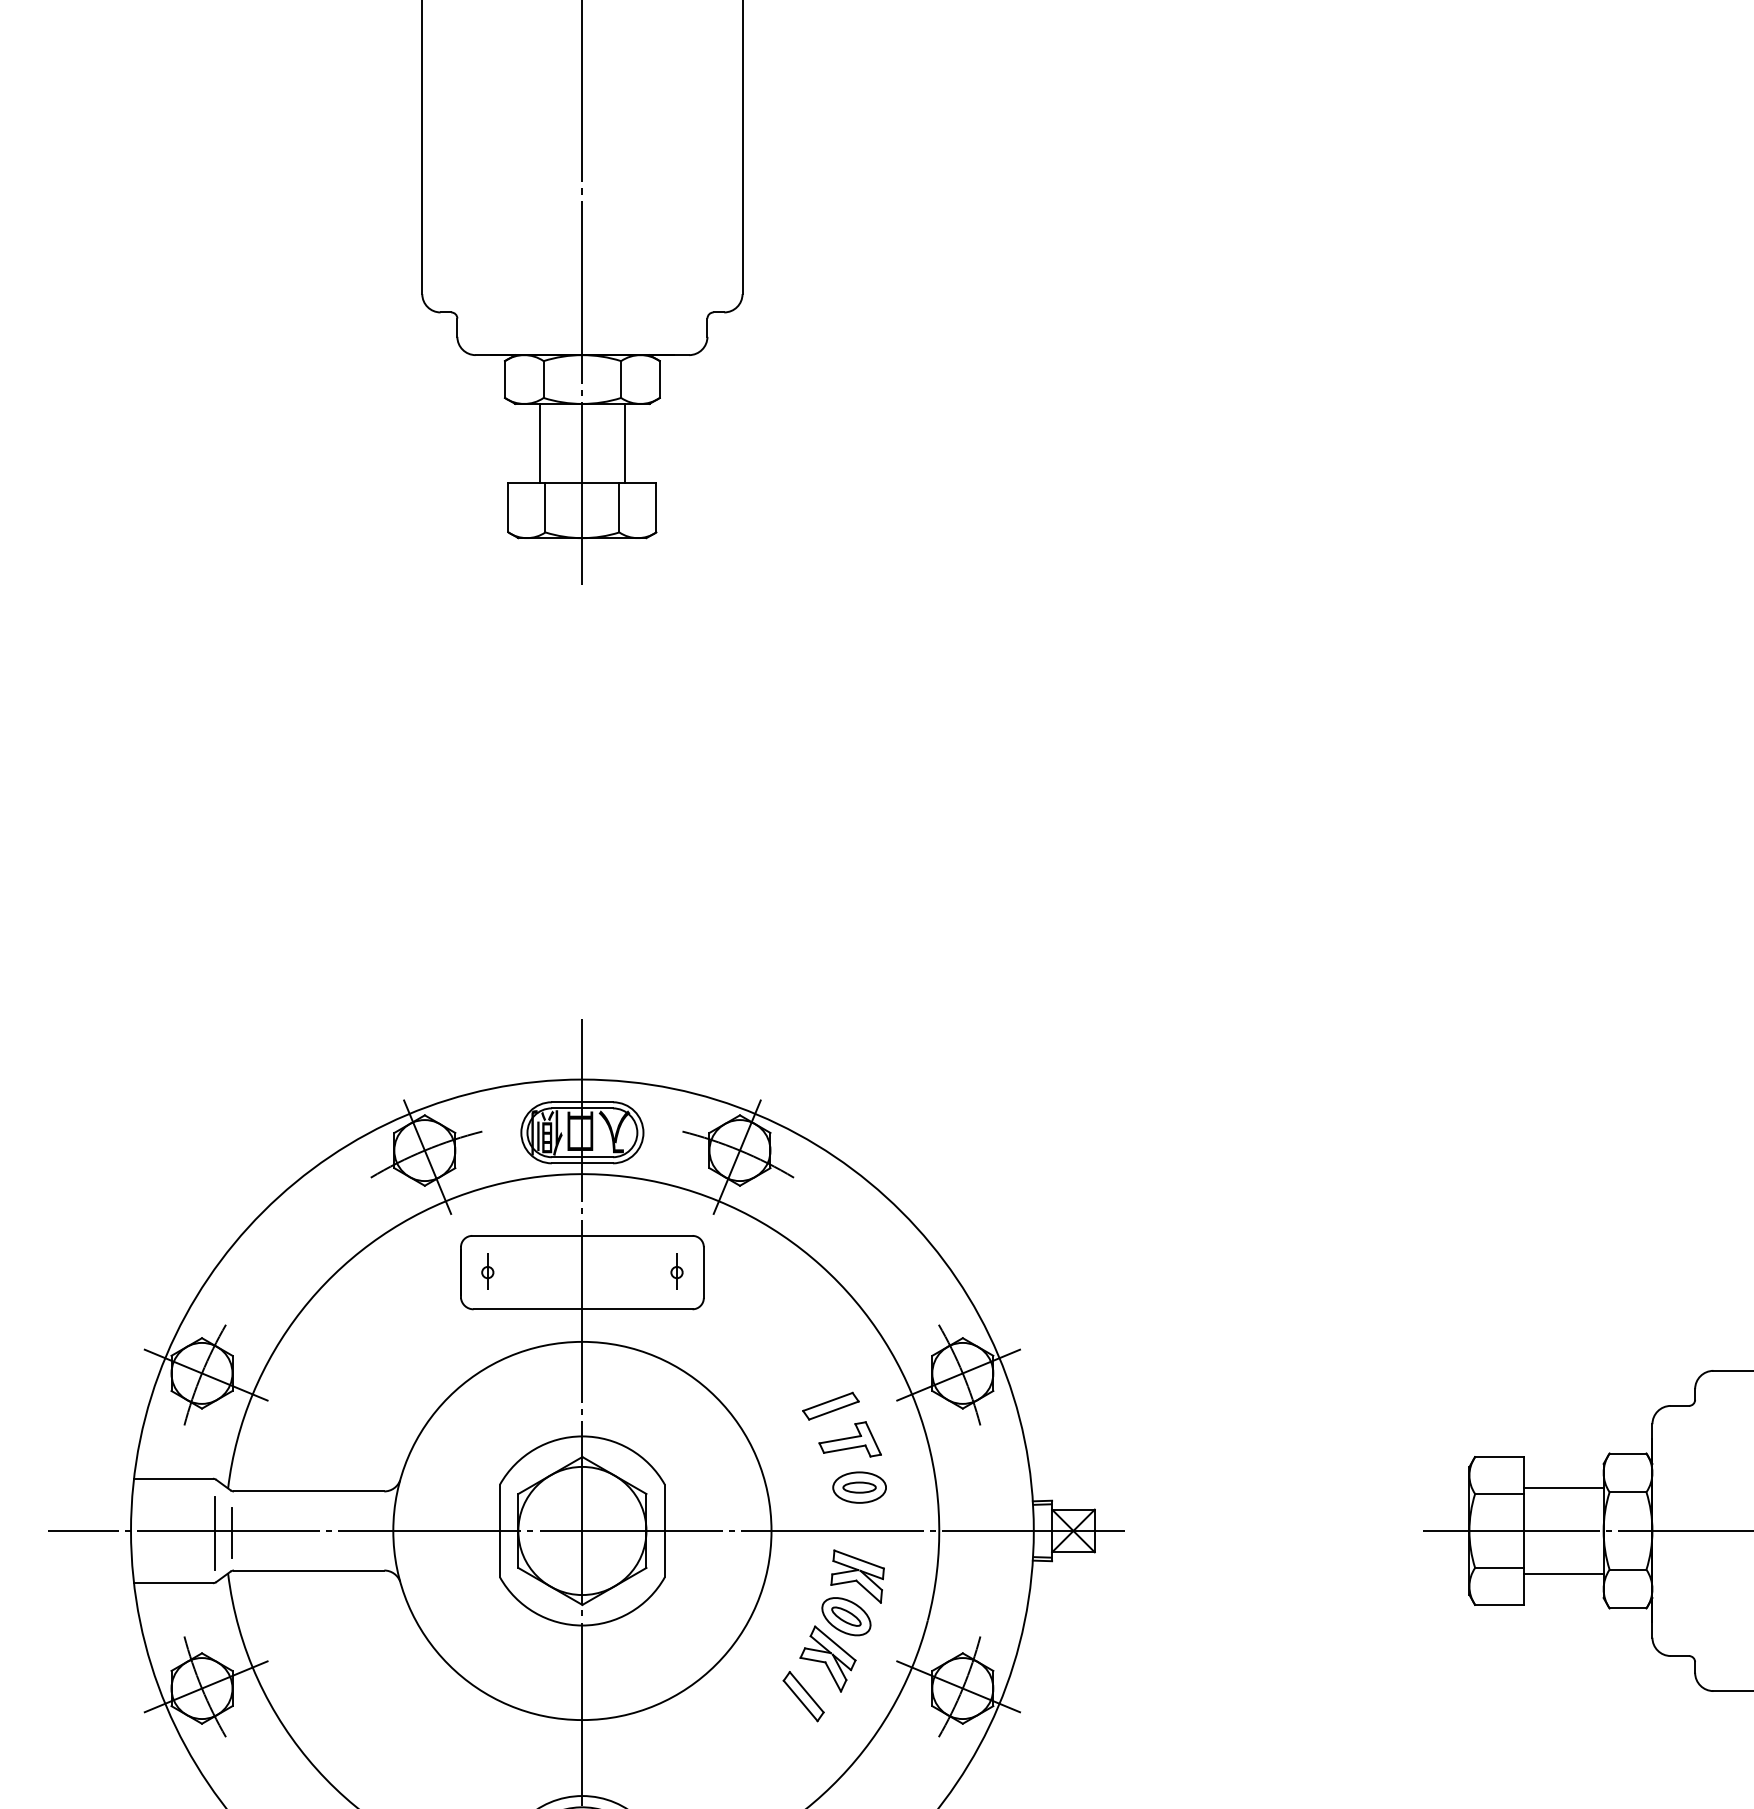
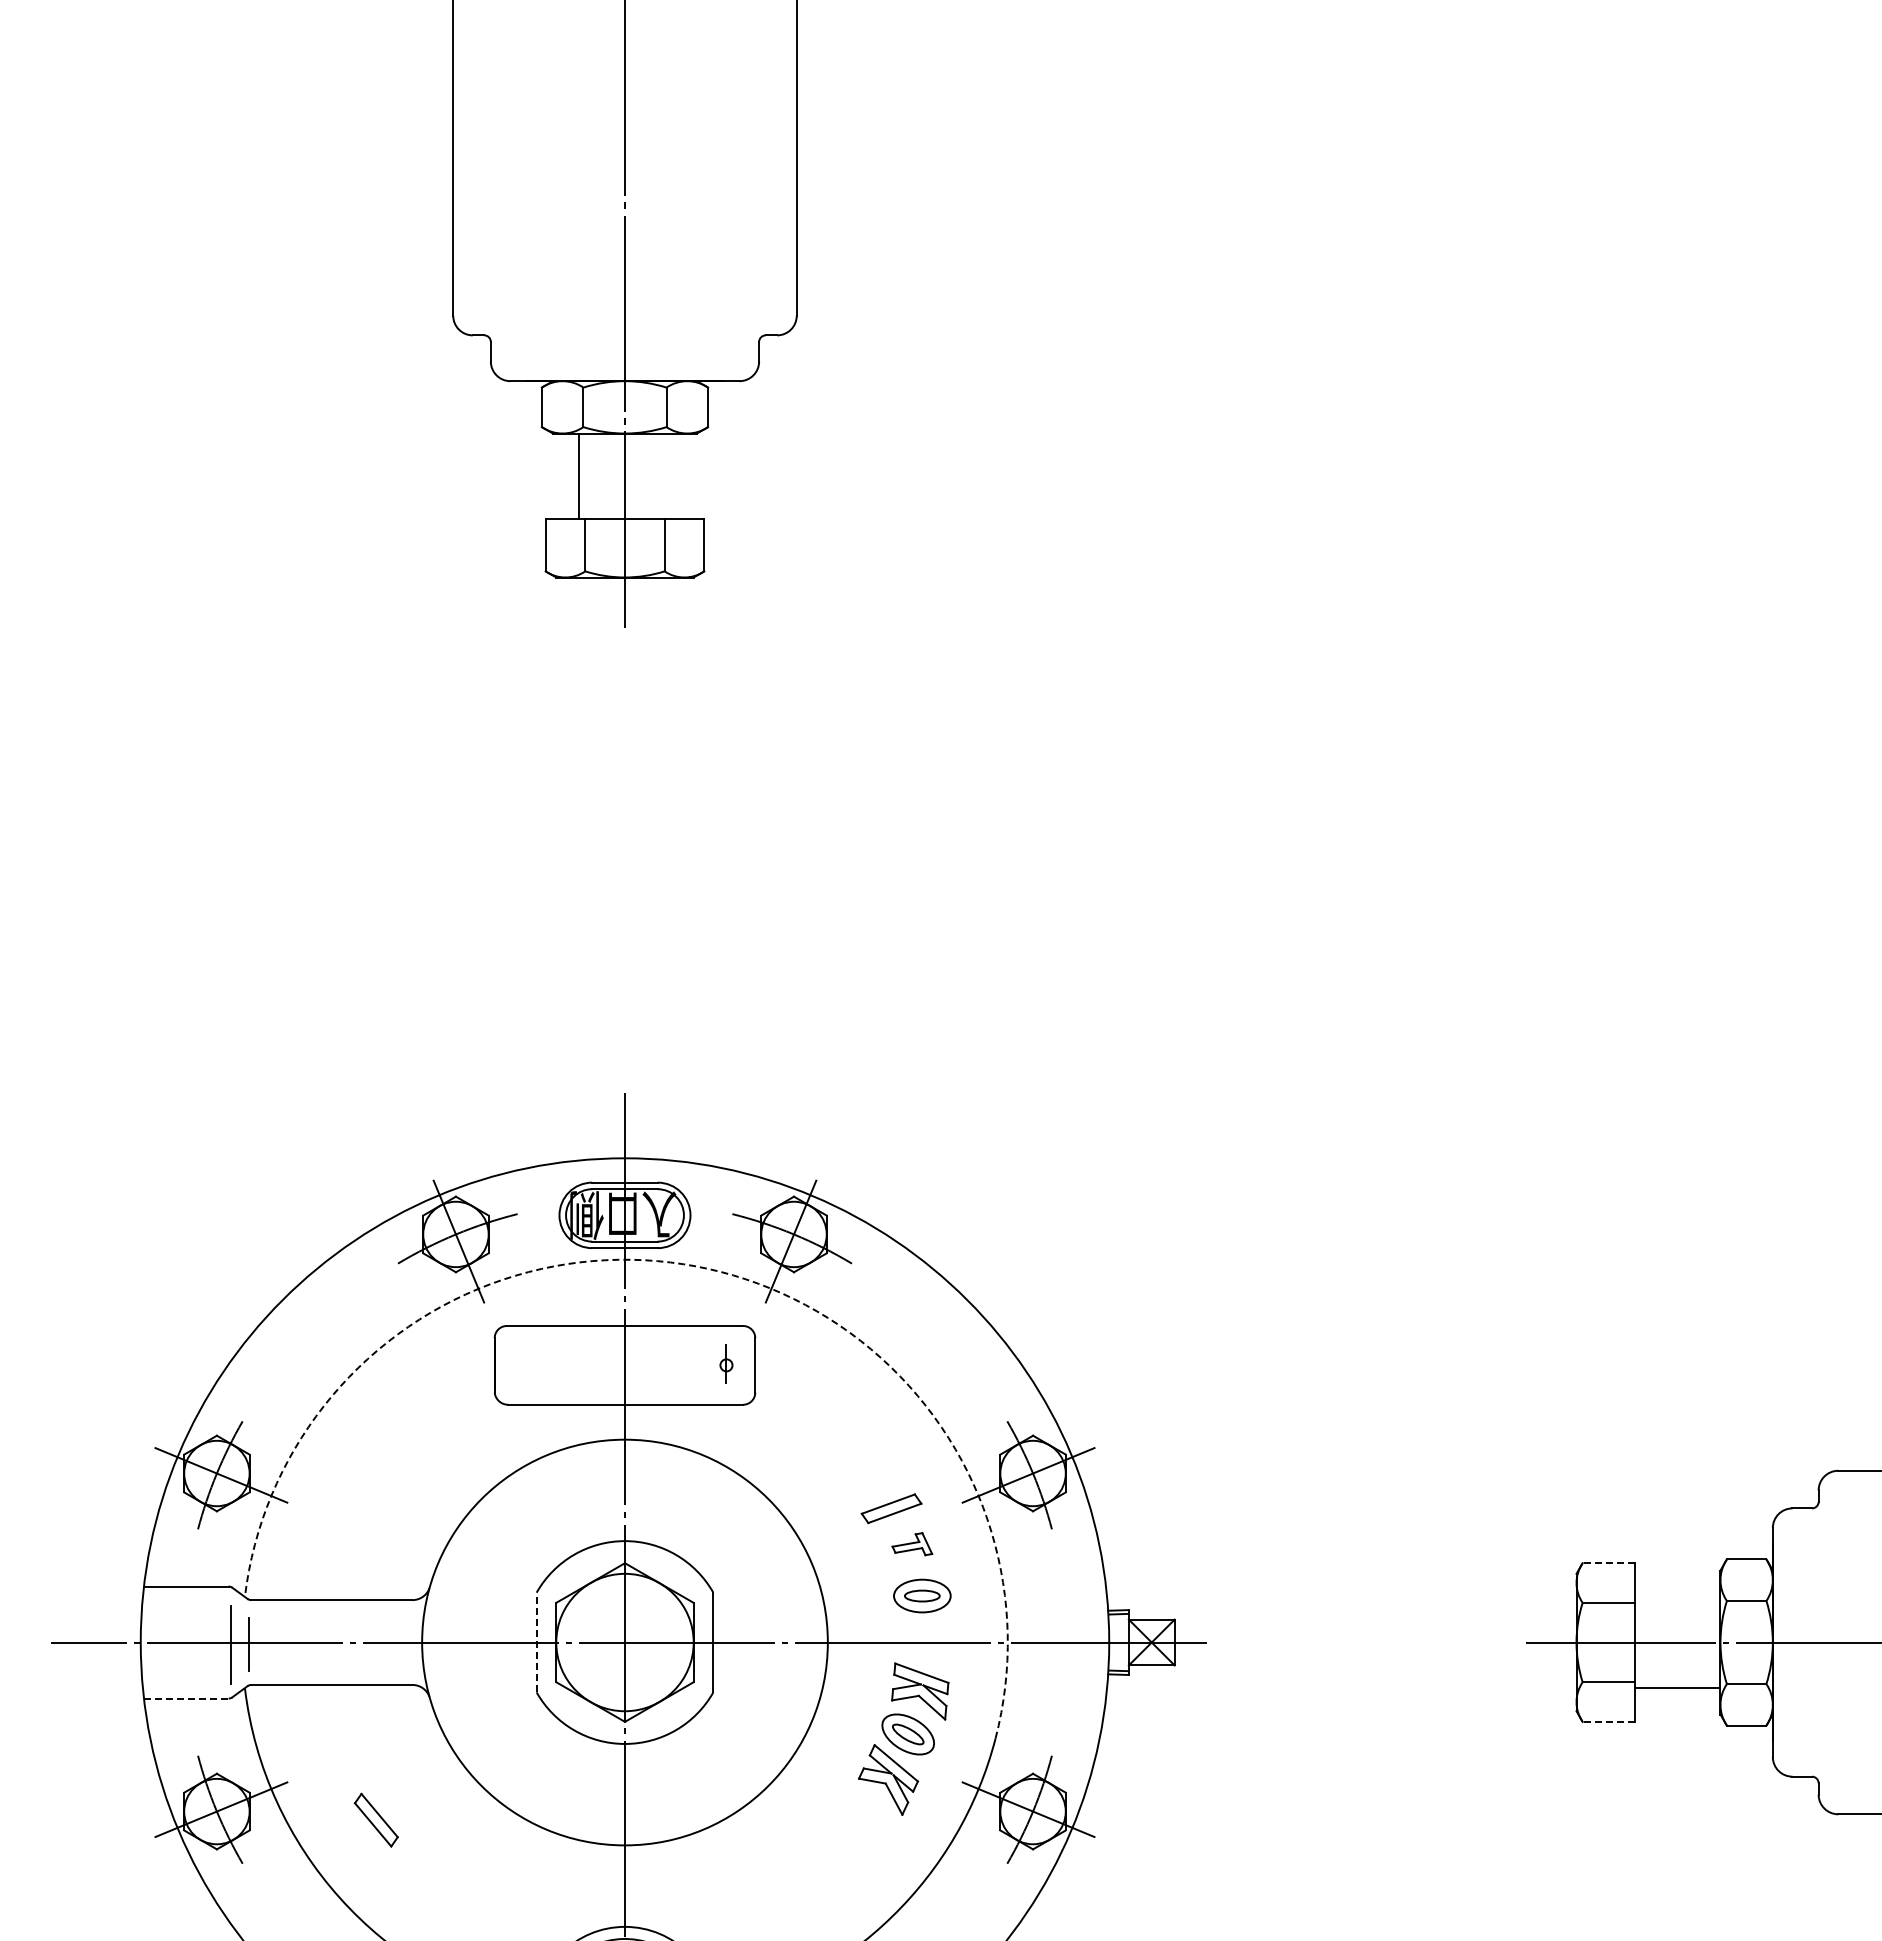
line: (624, 443) -> (670, 475), removed
arc: (649, 1180) -> (696, 1266), solid -> dashed
part: (487, 1270) -> (523, 1363), removed
part: (850, 1438) -> (912, 1543), size x0.6
line: (1499, 1457) -> (1608, 1563), solid -> dashed
line: (1563, 1488) -> (1677, 1596), removed
line: (499, 1530) -> (536, 1642), solid -> dashed
line: (173, 1583) -> (186, 1698), solid -> dashed
line: (1499, 1604) -> (1608, 1721), solid -> dashed
part: (802, 1695) -> (375, 1819), moved

